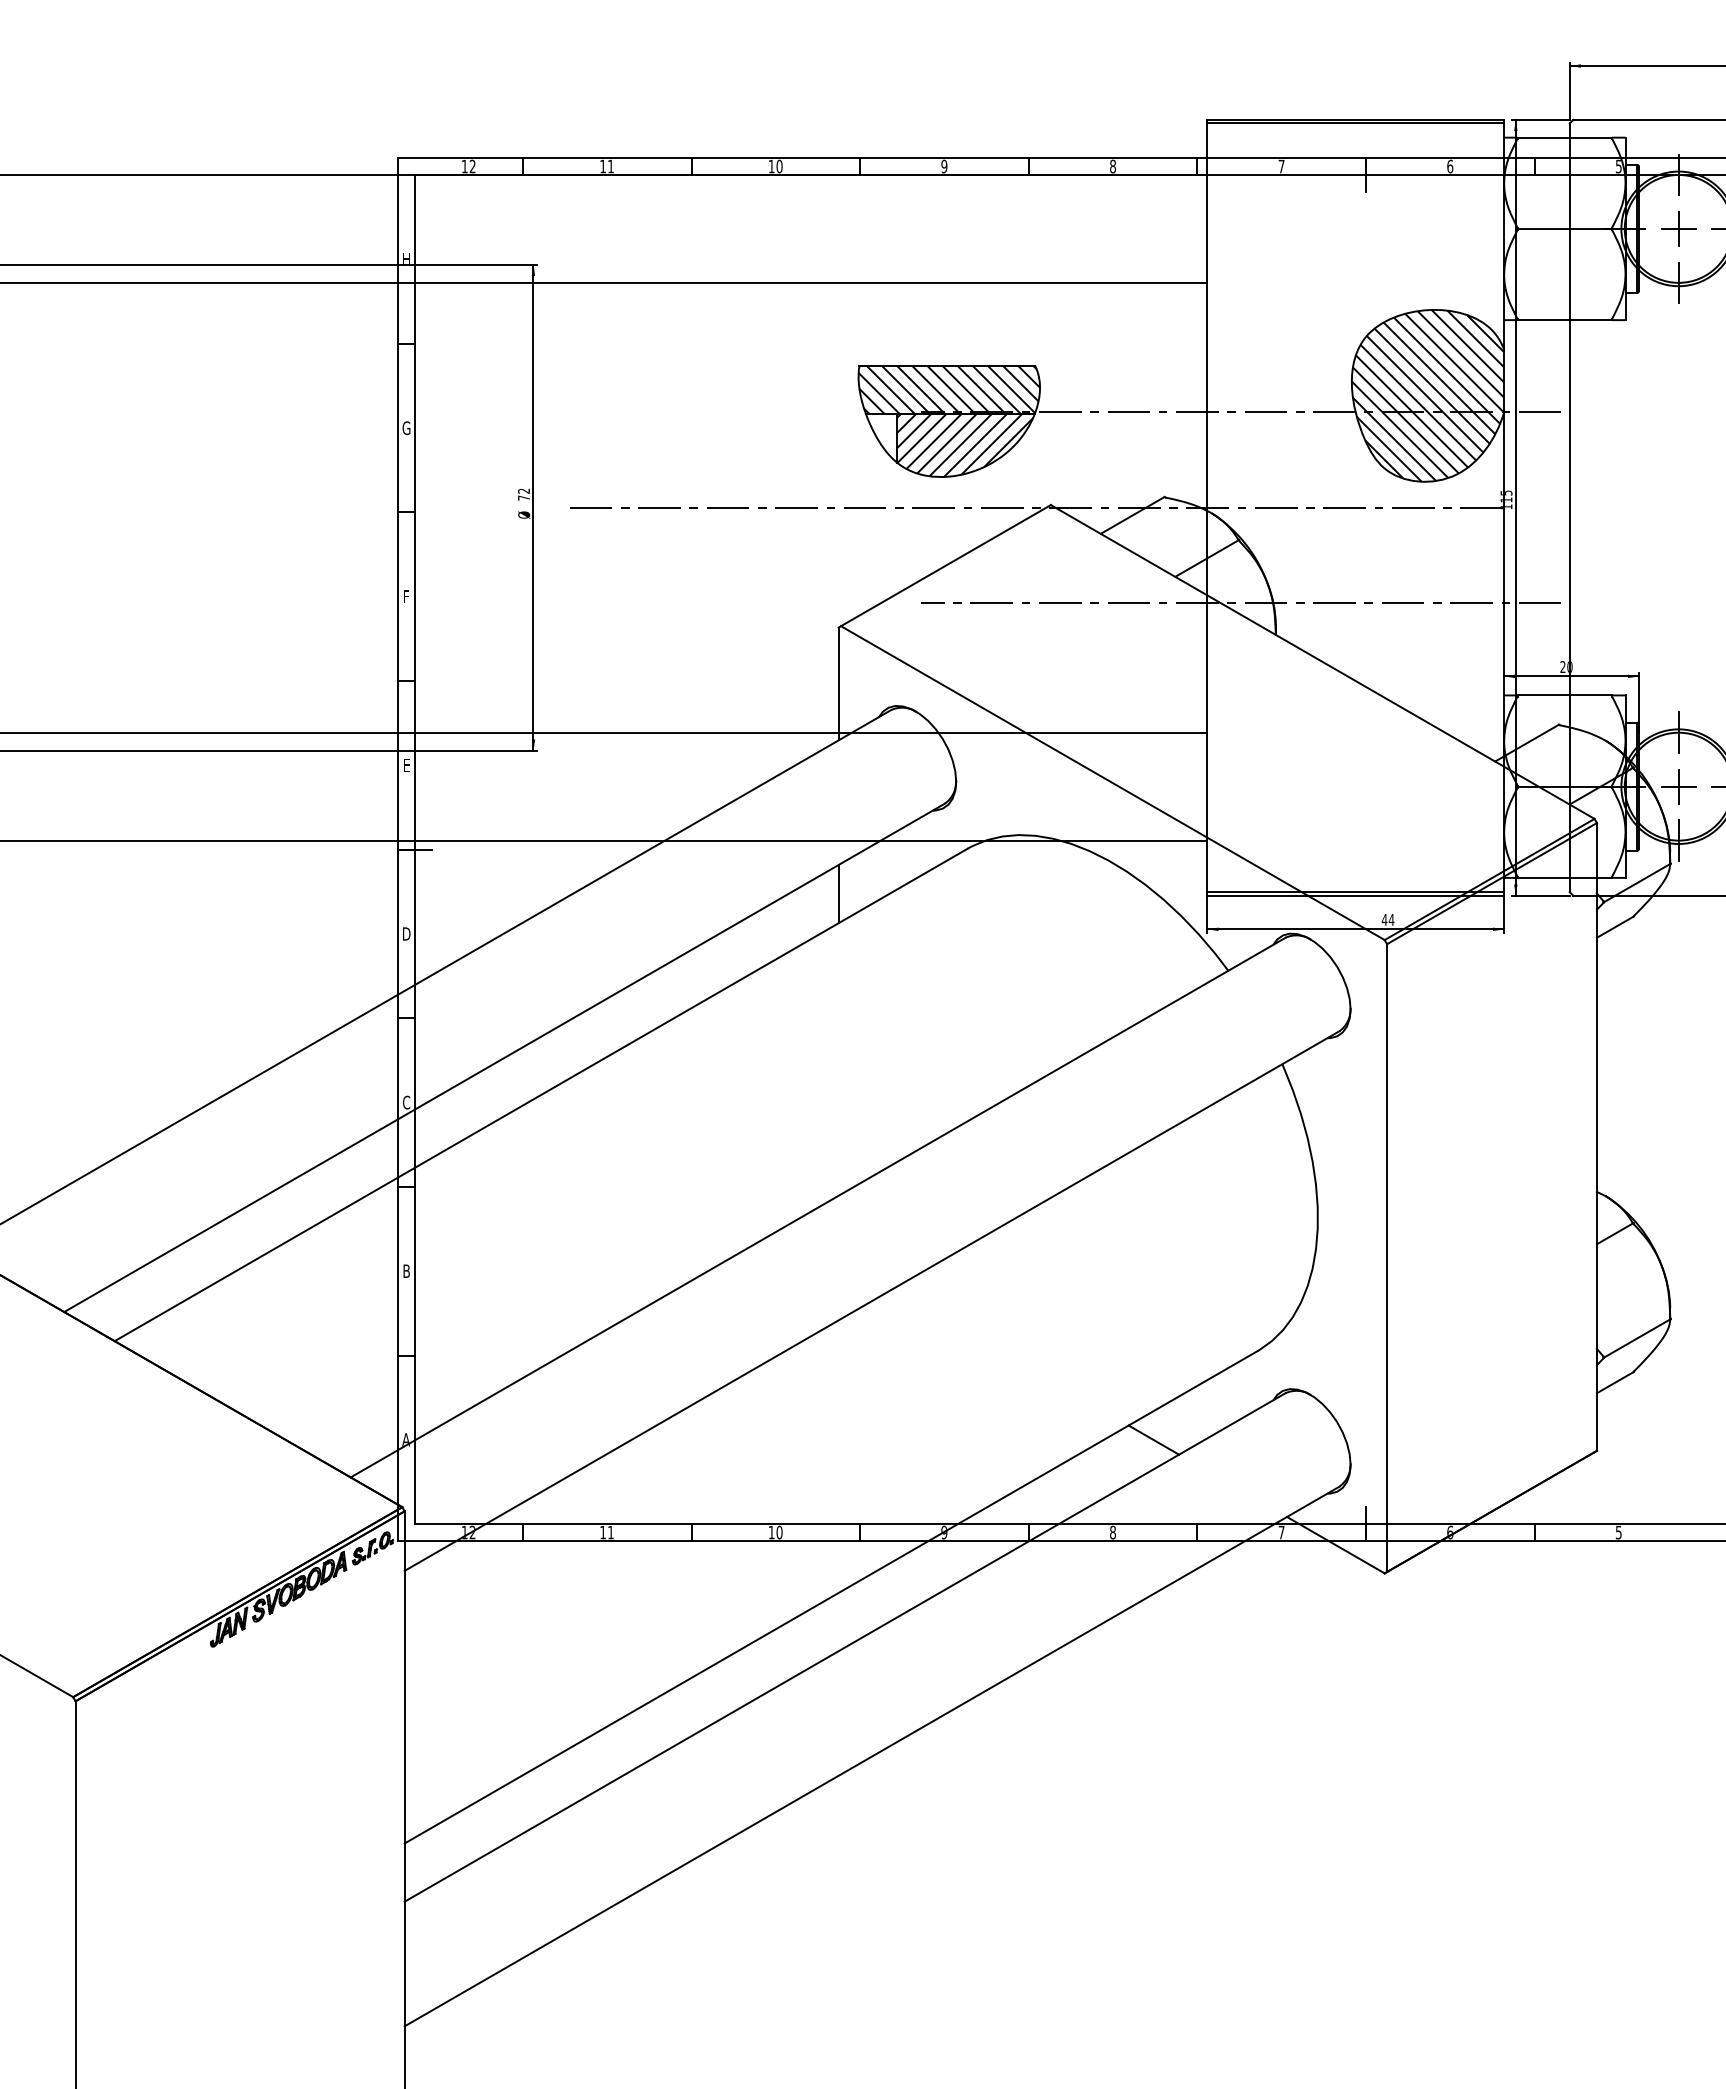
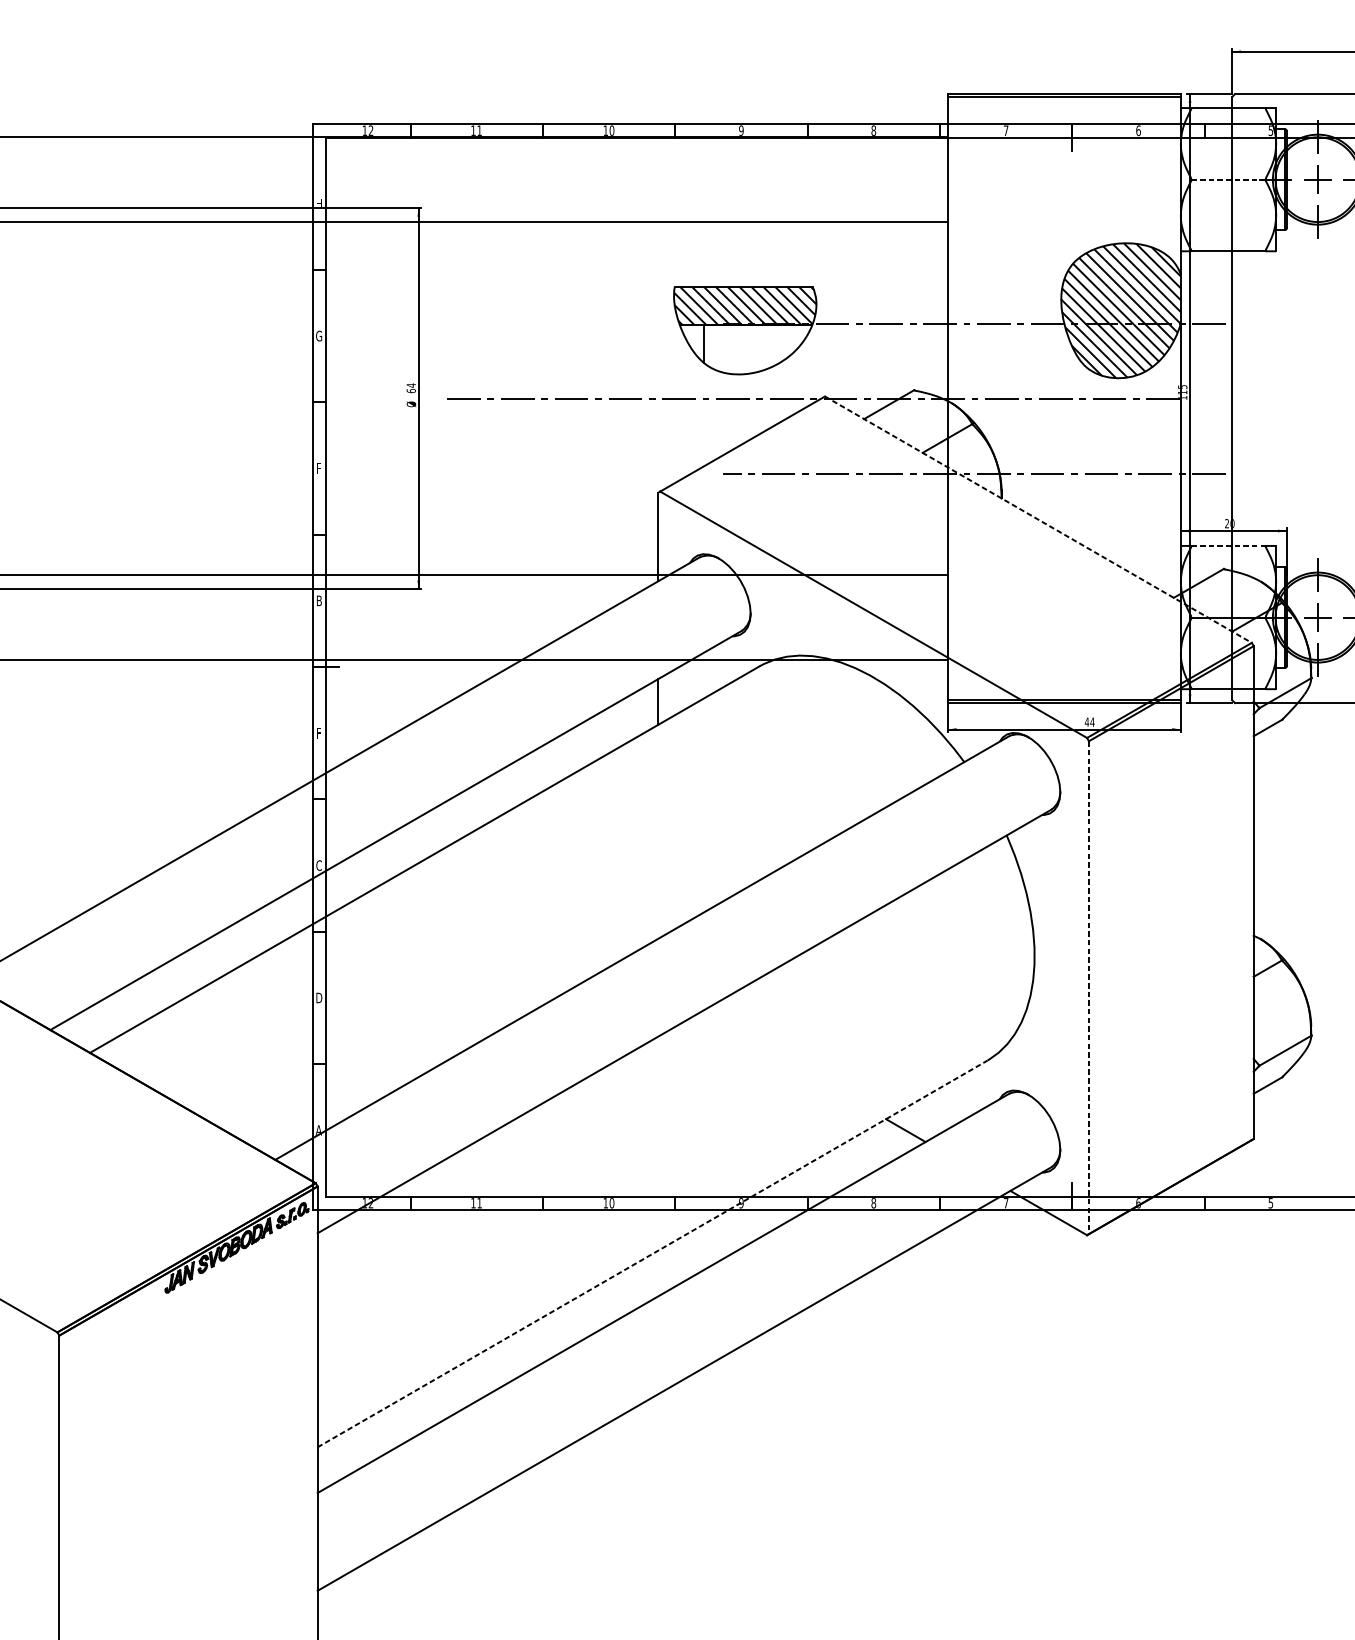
line: (1565, 228) -> (1229, 179), solid -> dashed
hatch: (964, 444) -> (757, 348), removed
text: (523, 494) -> (410, 388), 72 -> 64
line: (1322, 661) -> (1038, 519), solid -> dashed
line: (1565, 695) -> (1229, 546), solid -> dashed
text: (406, 765) -> (319, 600), E -> B
text: (406, 933) -> (319, 732), D -> F
line: (1387, 1258) -> (1089, 988), solid -> dashed
text: (406, 1270) -> (319, 997), B -> D
line: (831, 1597) -> (652, 1254), solid -> dashed

